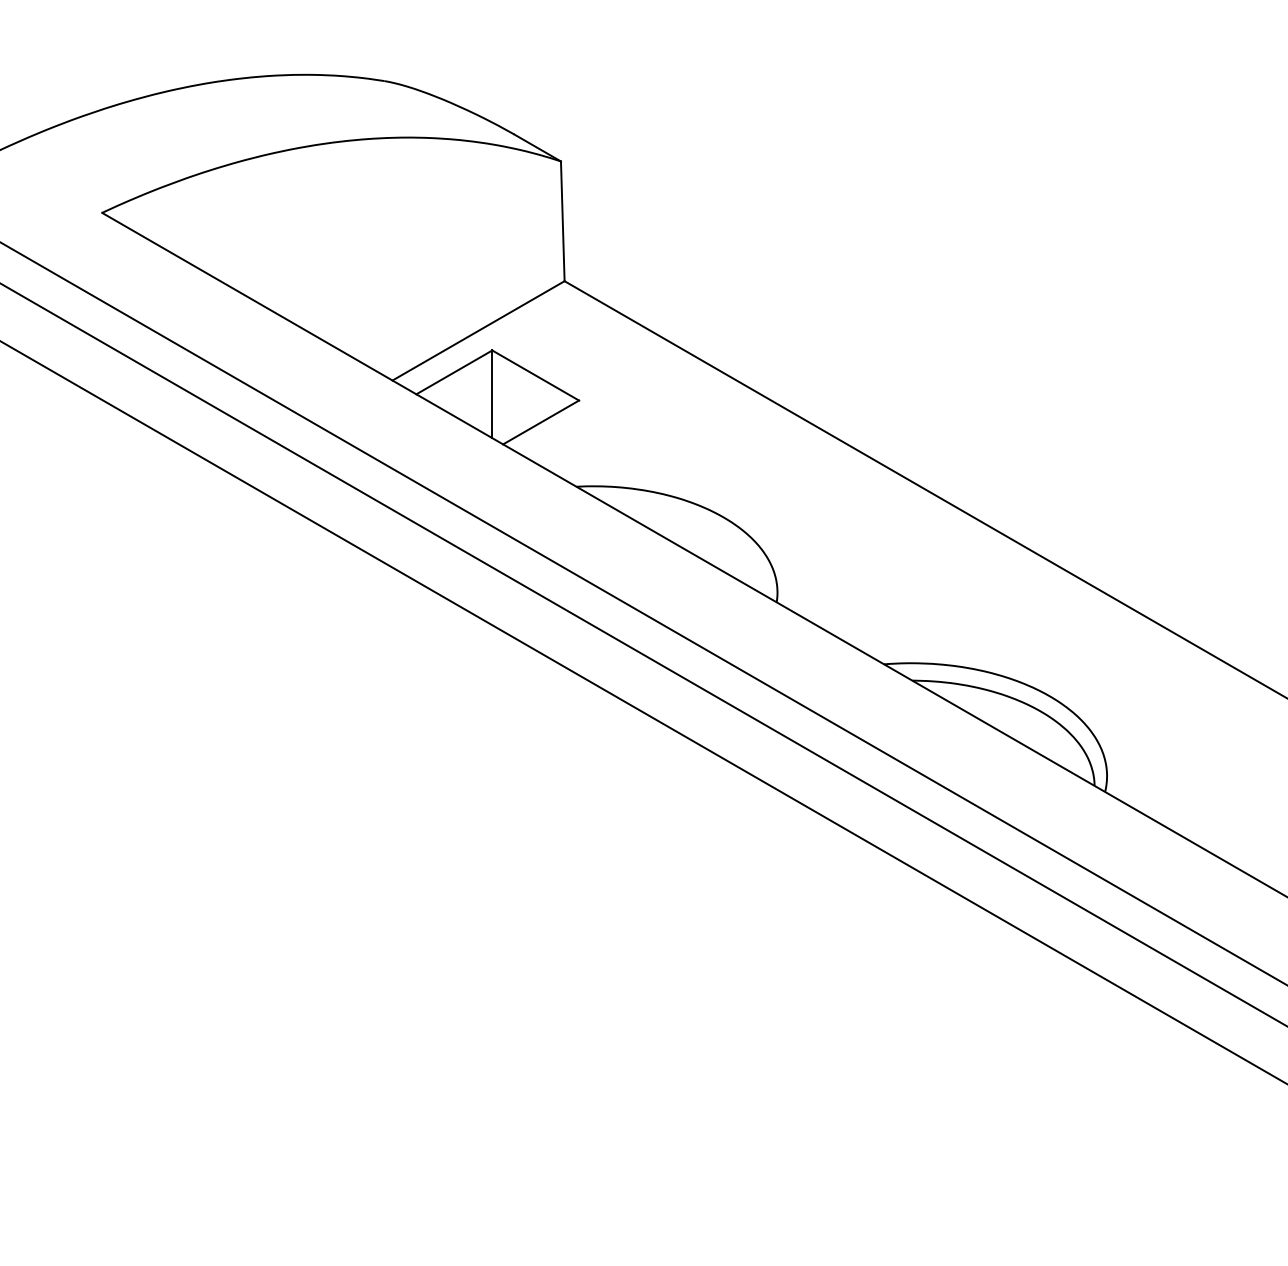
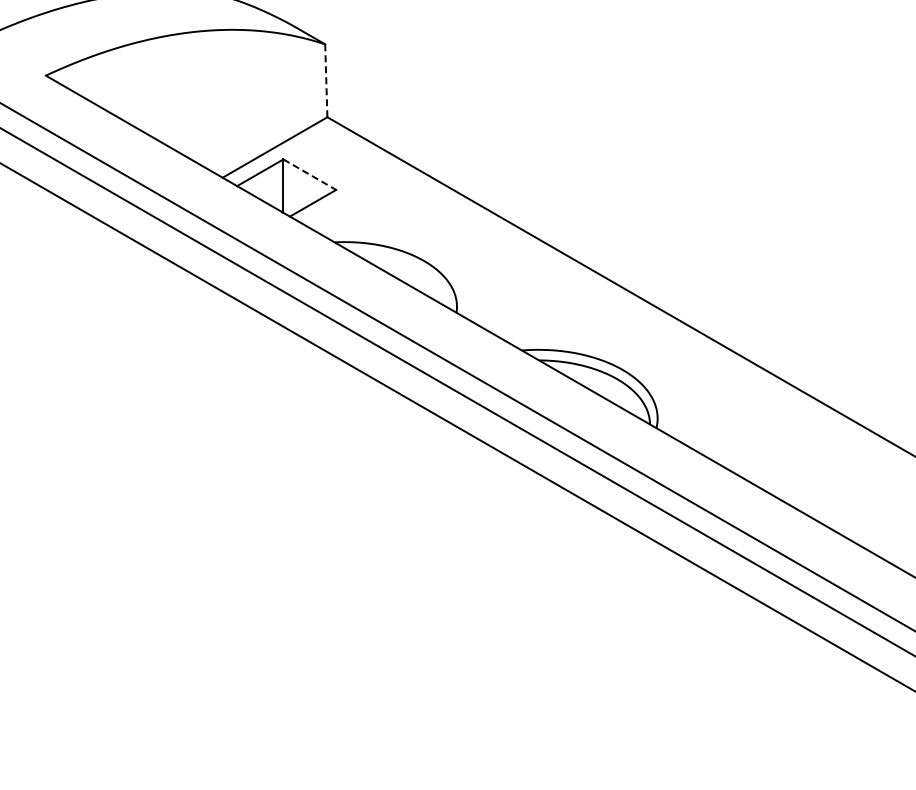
line: (563, 220) -> (326, 80), solid -> dashed
line: (536, 375) -> (310, 174), solid -> dashed

